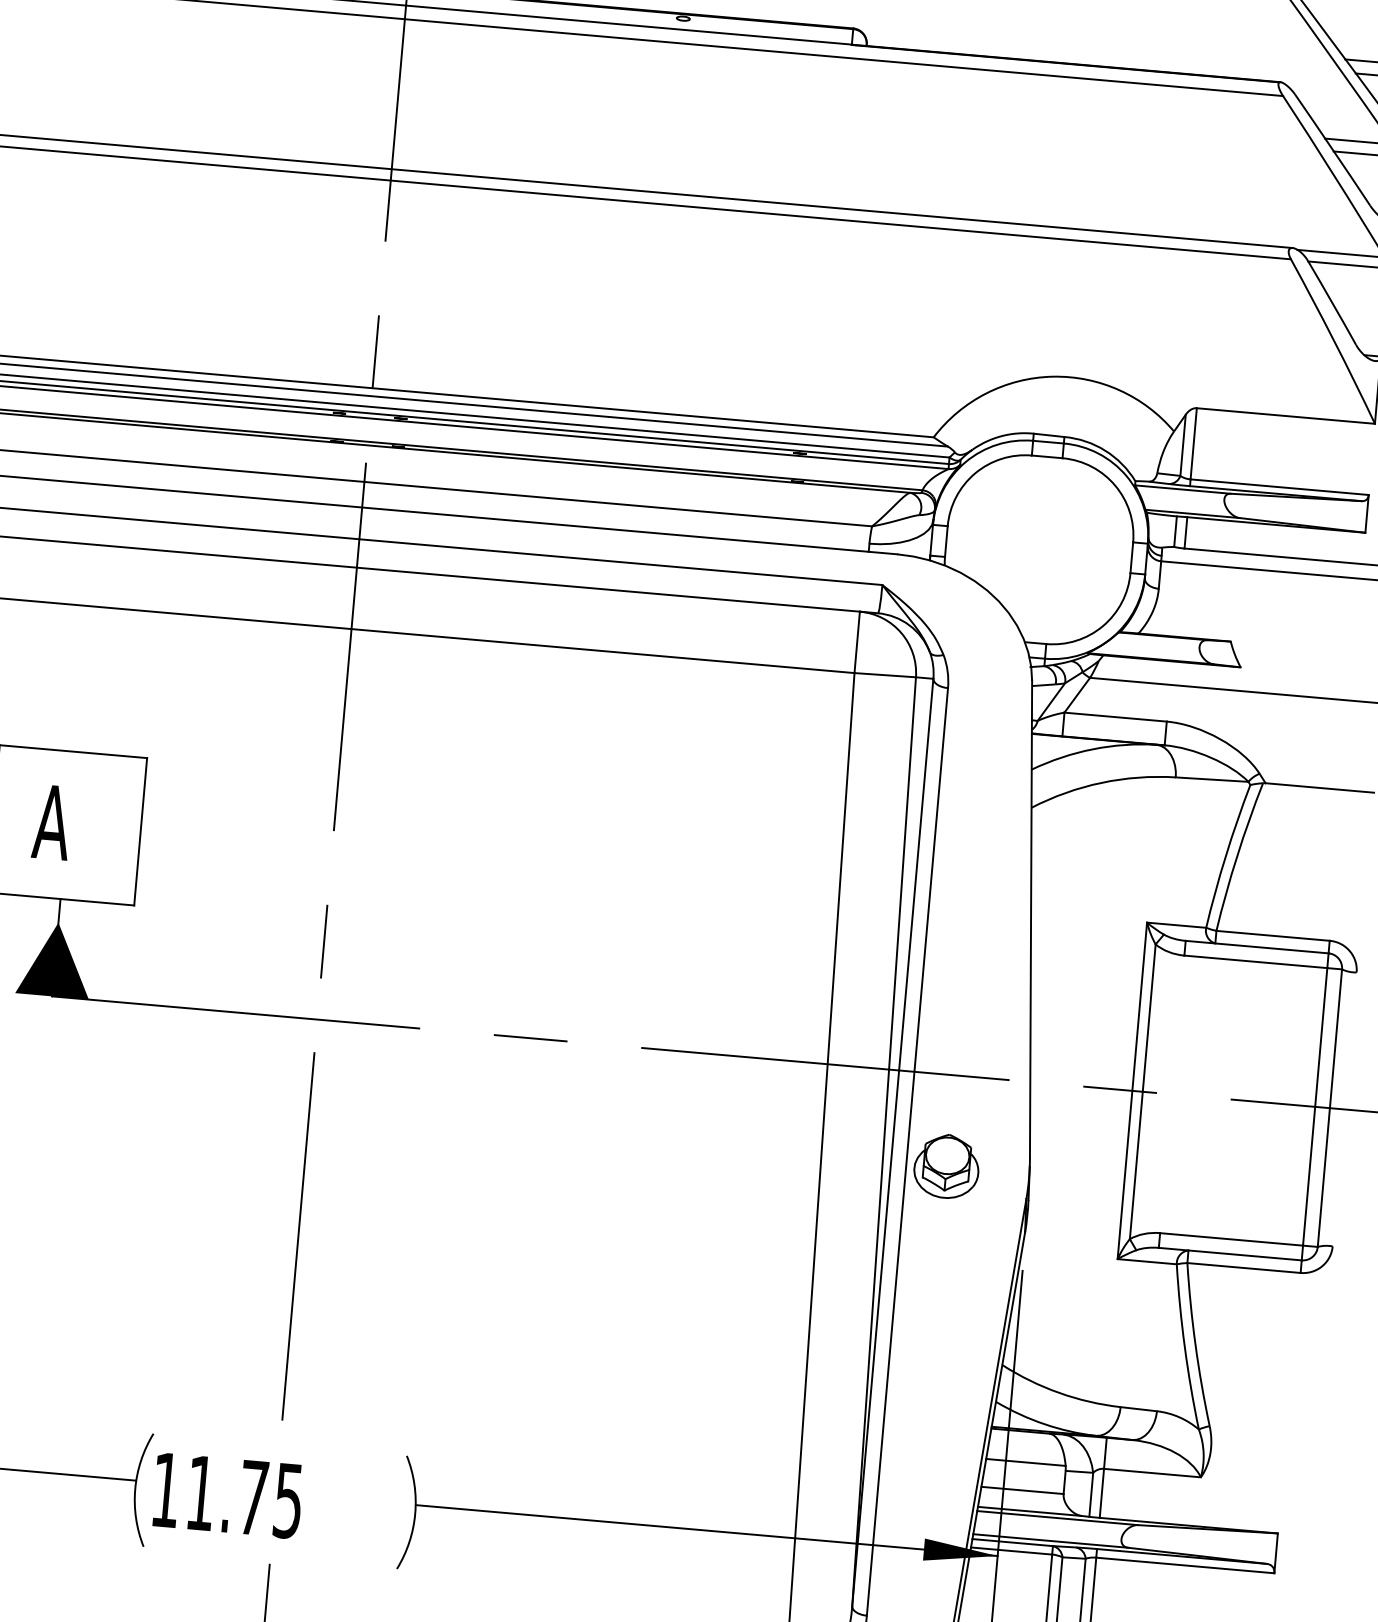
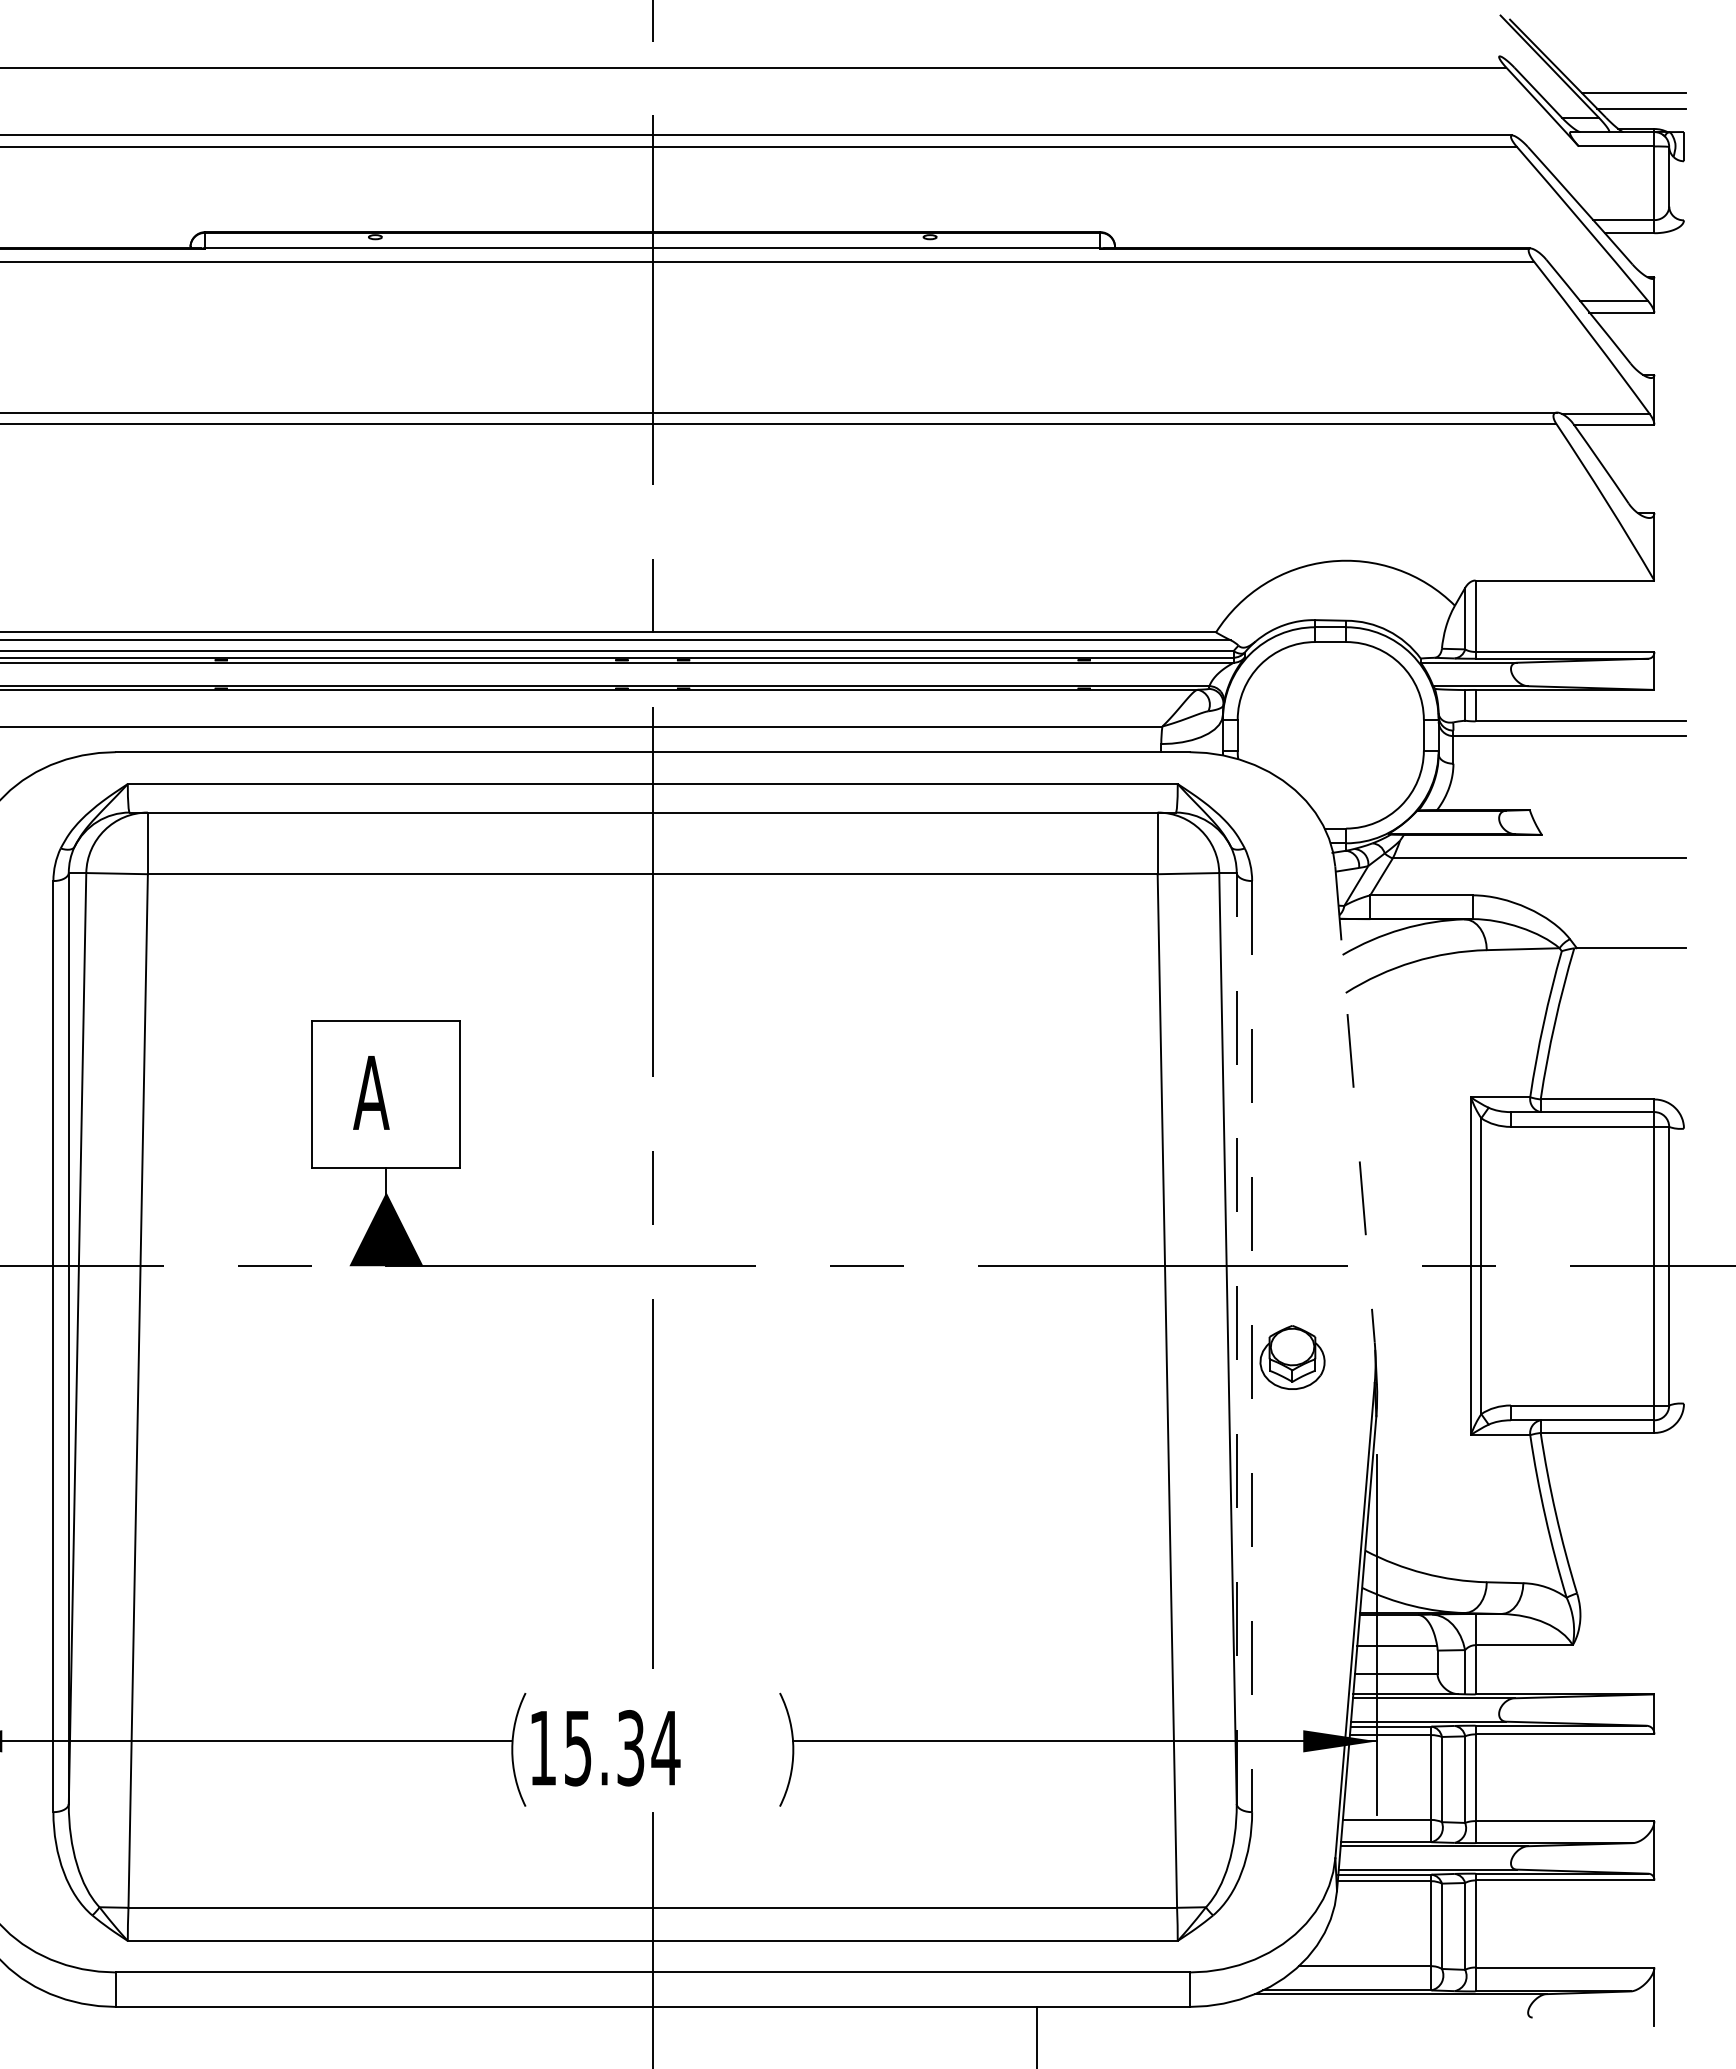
line: (1031, 919) -> (1355, 1104), solid -> dashed
line: (892, 1142) -> (1236, 1338), solid -> dashed
line: (907, 1151) -> (1252, 1346), solid -> dashed
text: (245, 1497) -> (622, 1748), 11.75 -> 15.34

